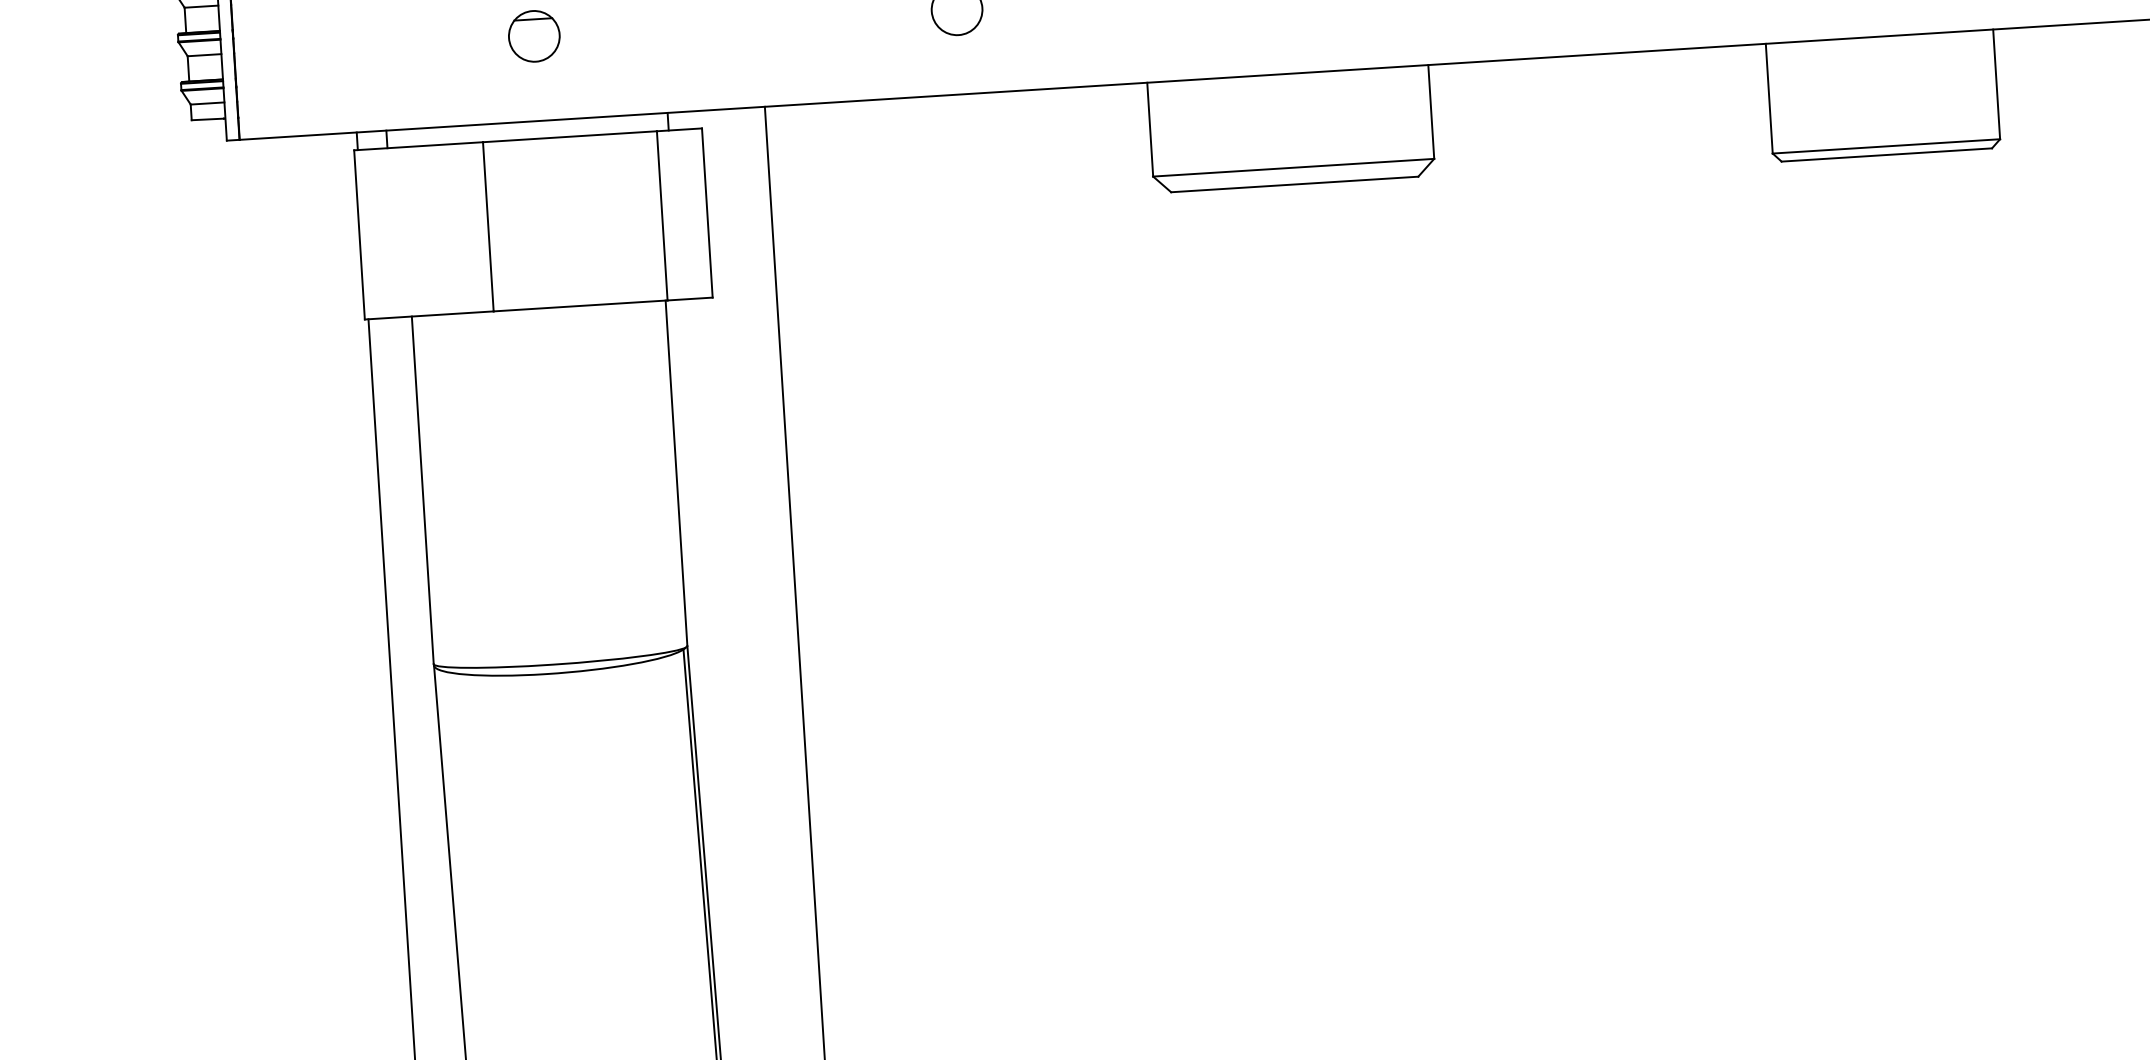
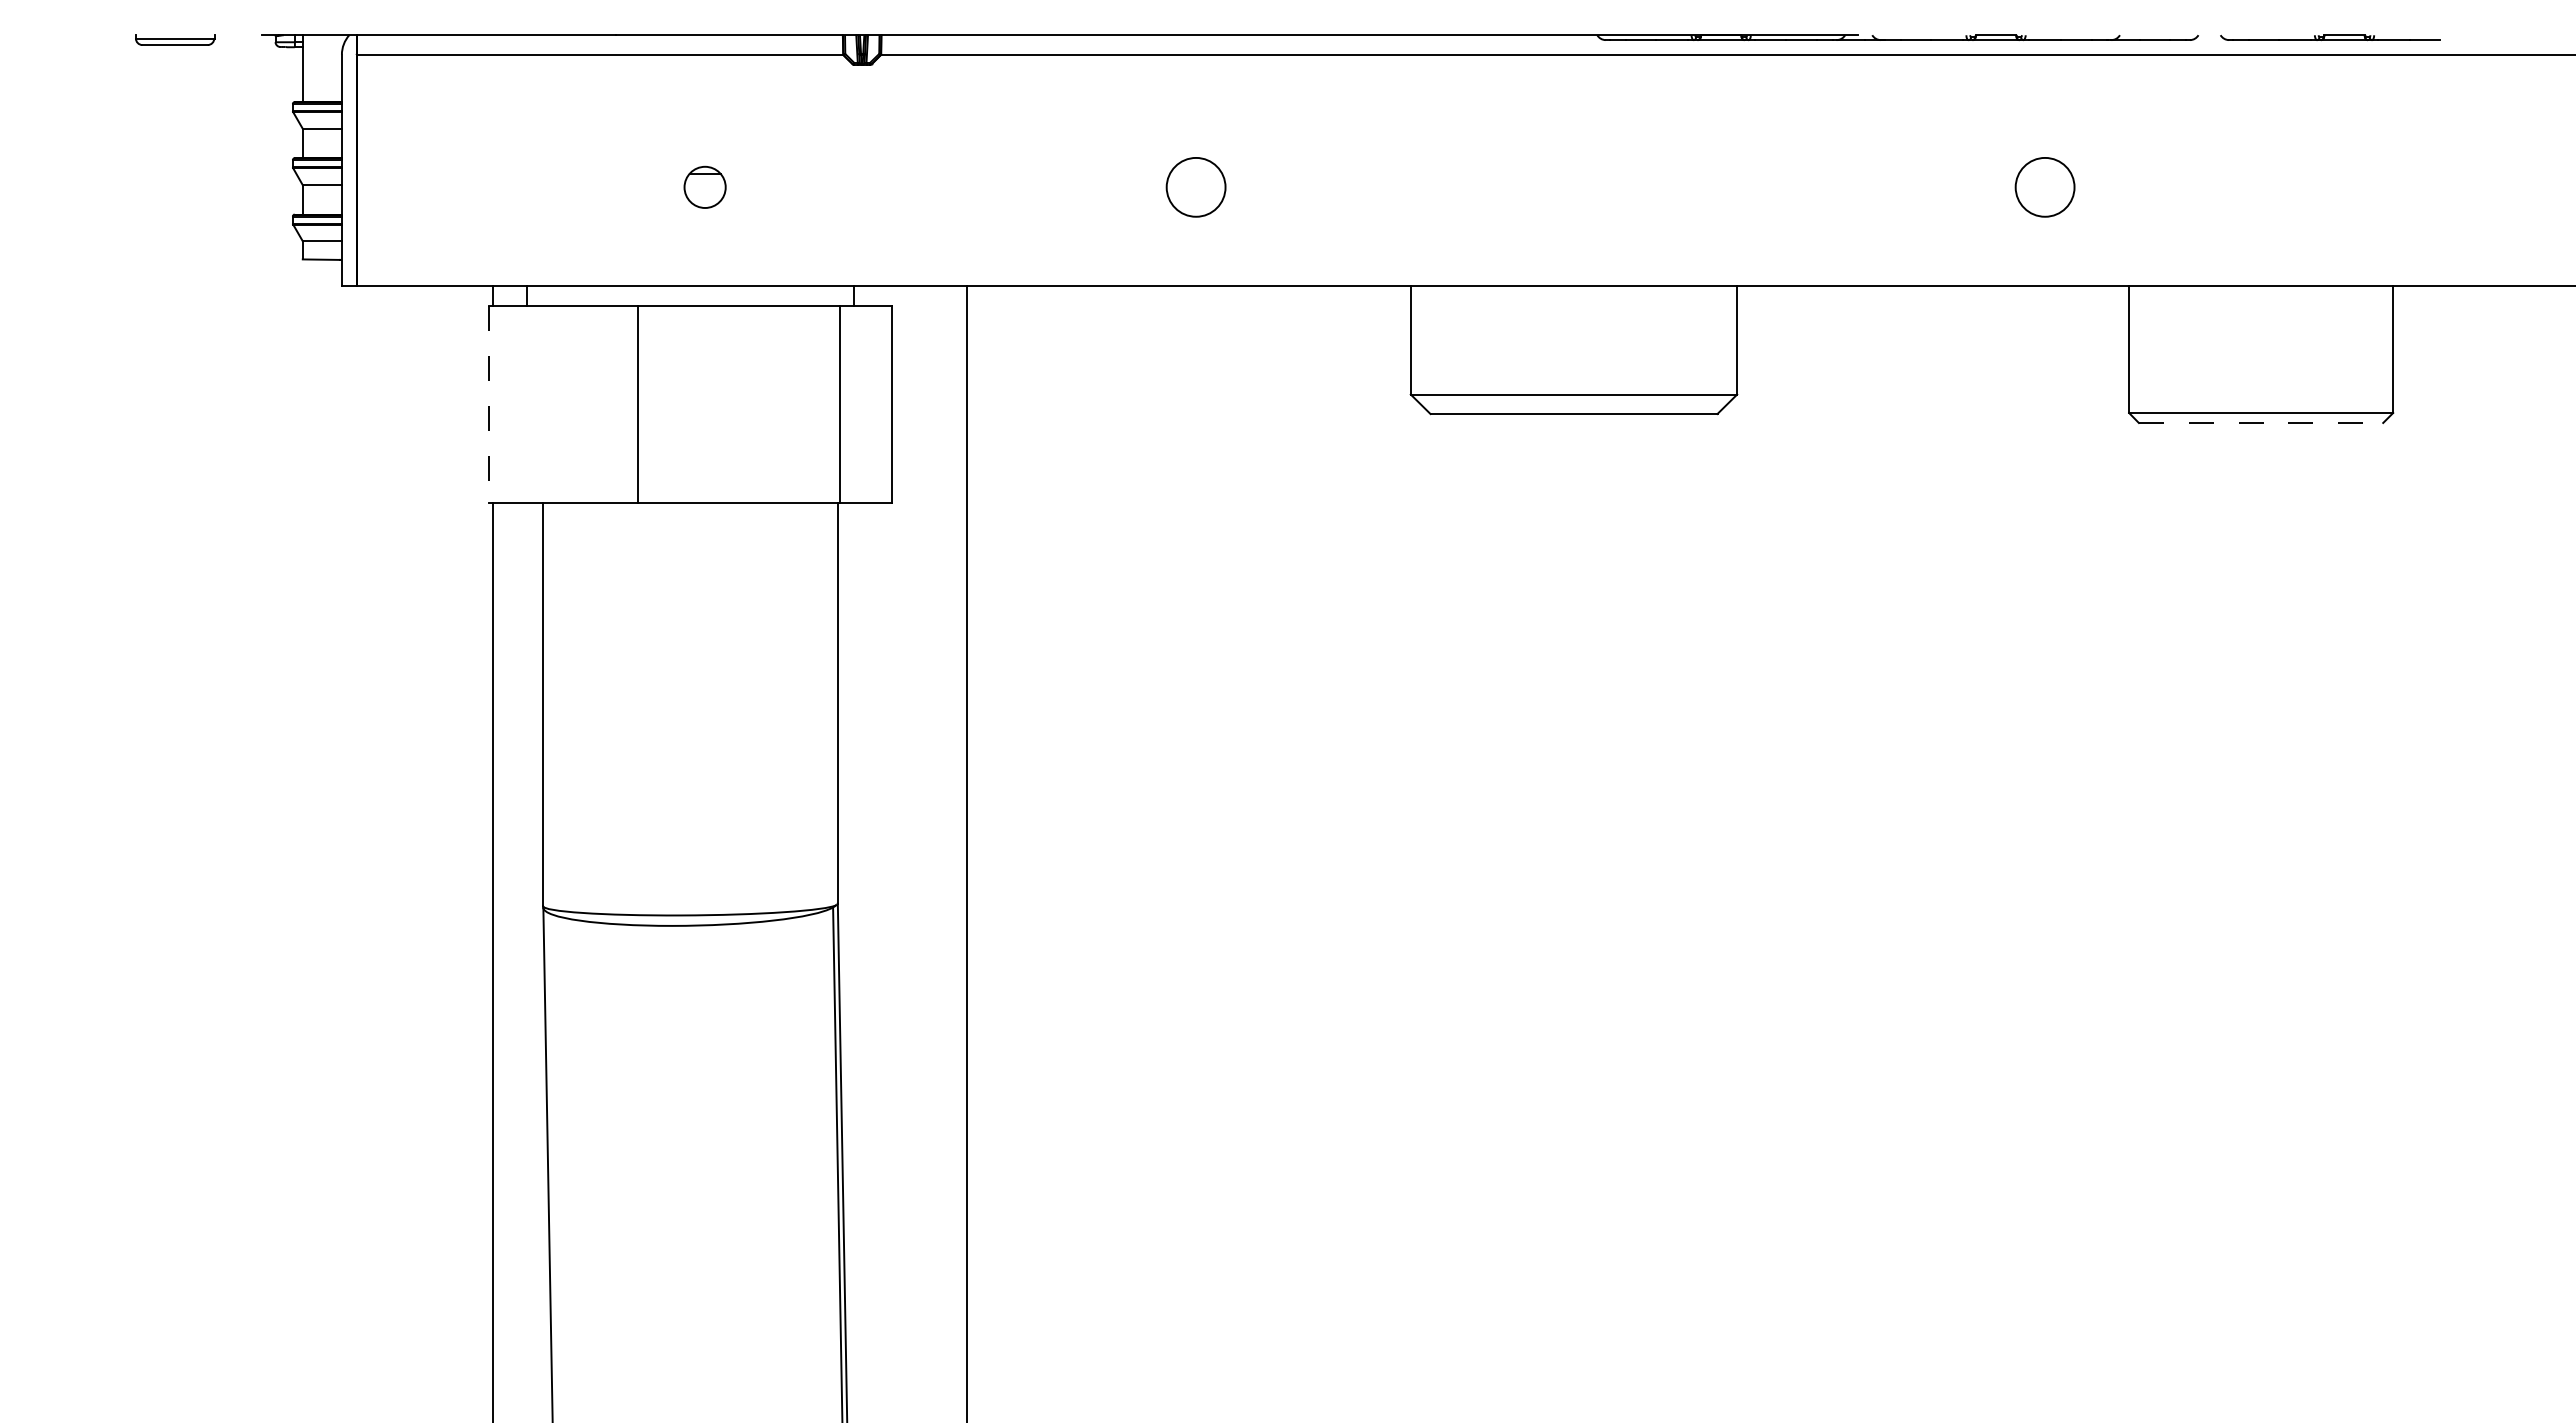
part: (533, 36) -> (704, 187), size x0.7
line: (1887, 154) -> (2261, 422), solid -> dashed
line: (359, 235) -> (488, 404), solid -> dashed

